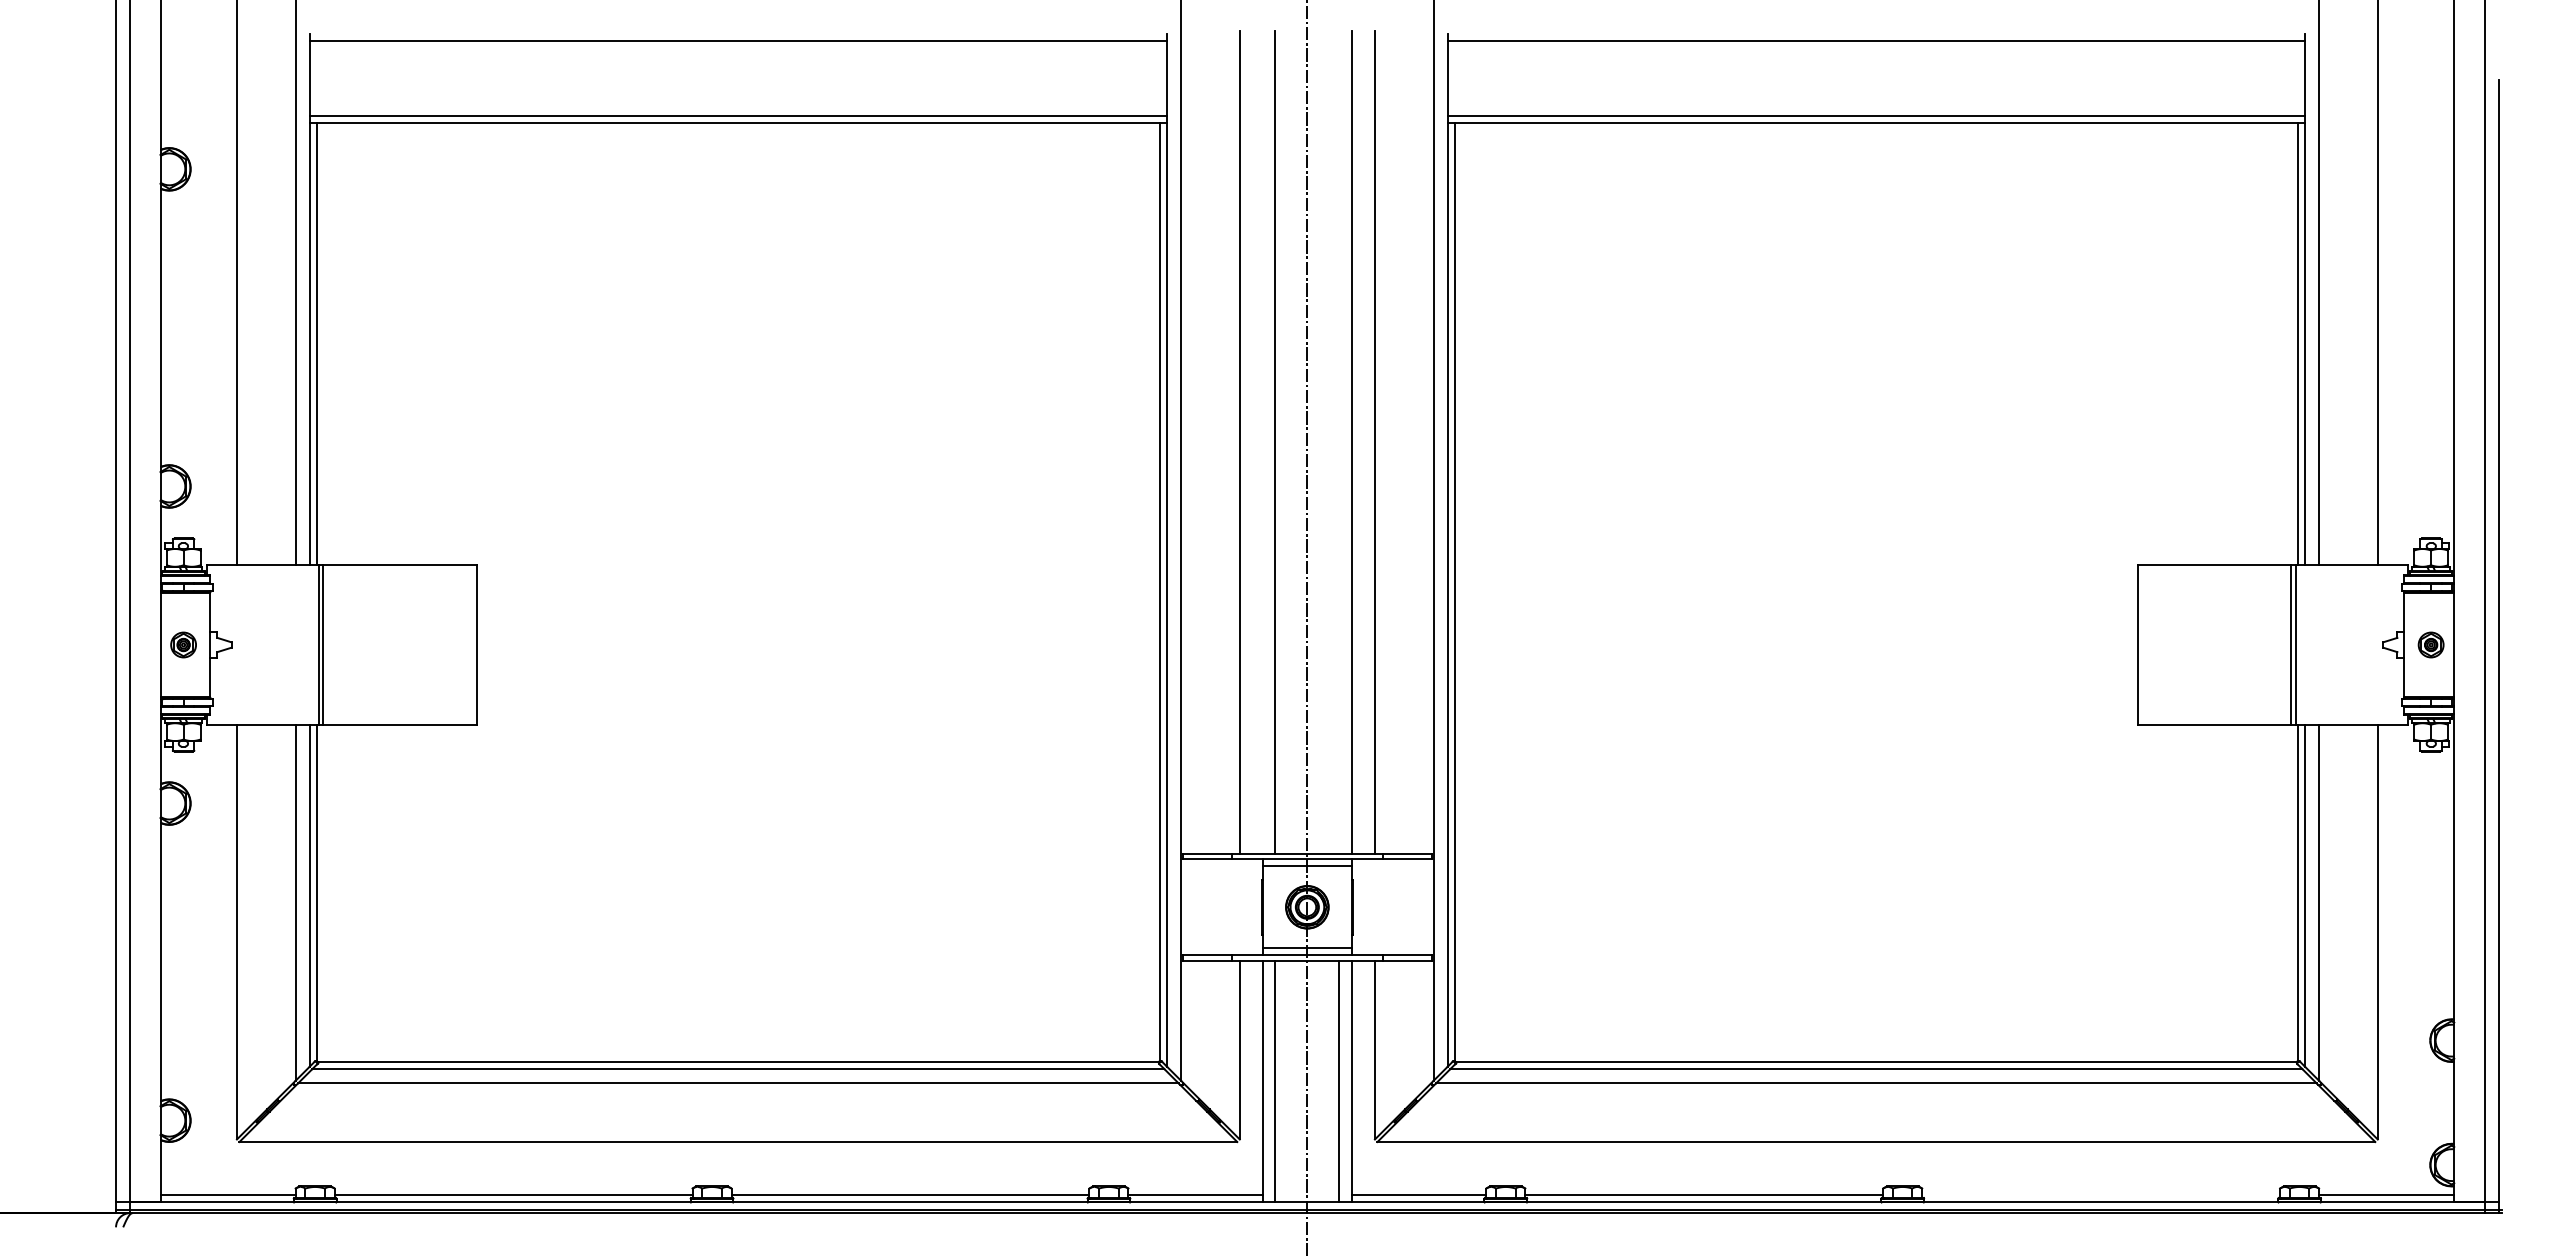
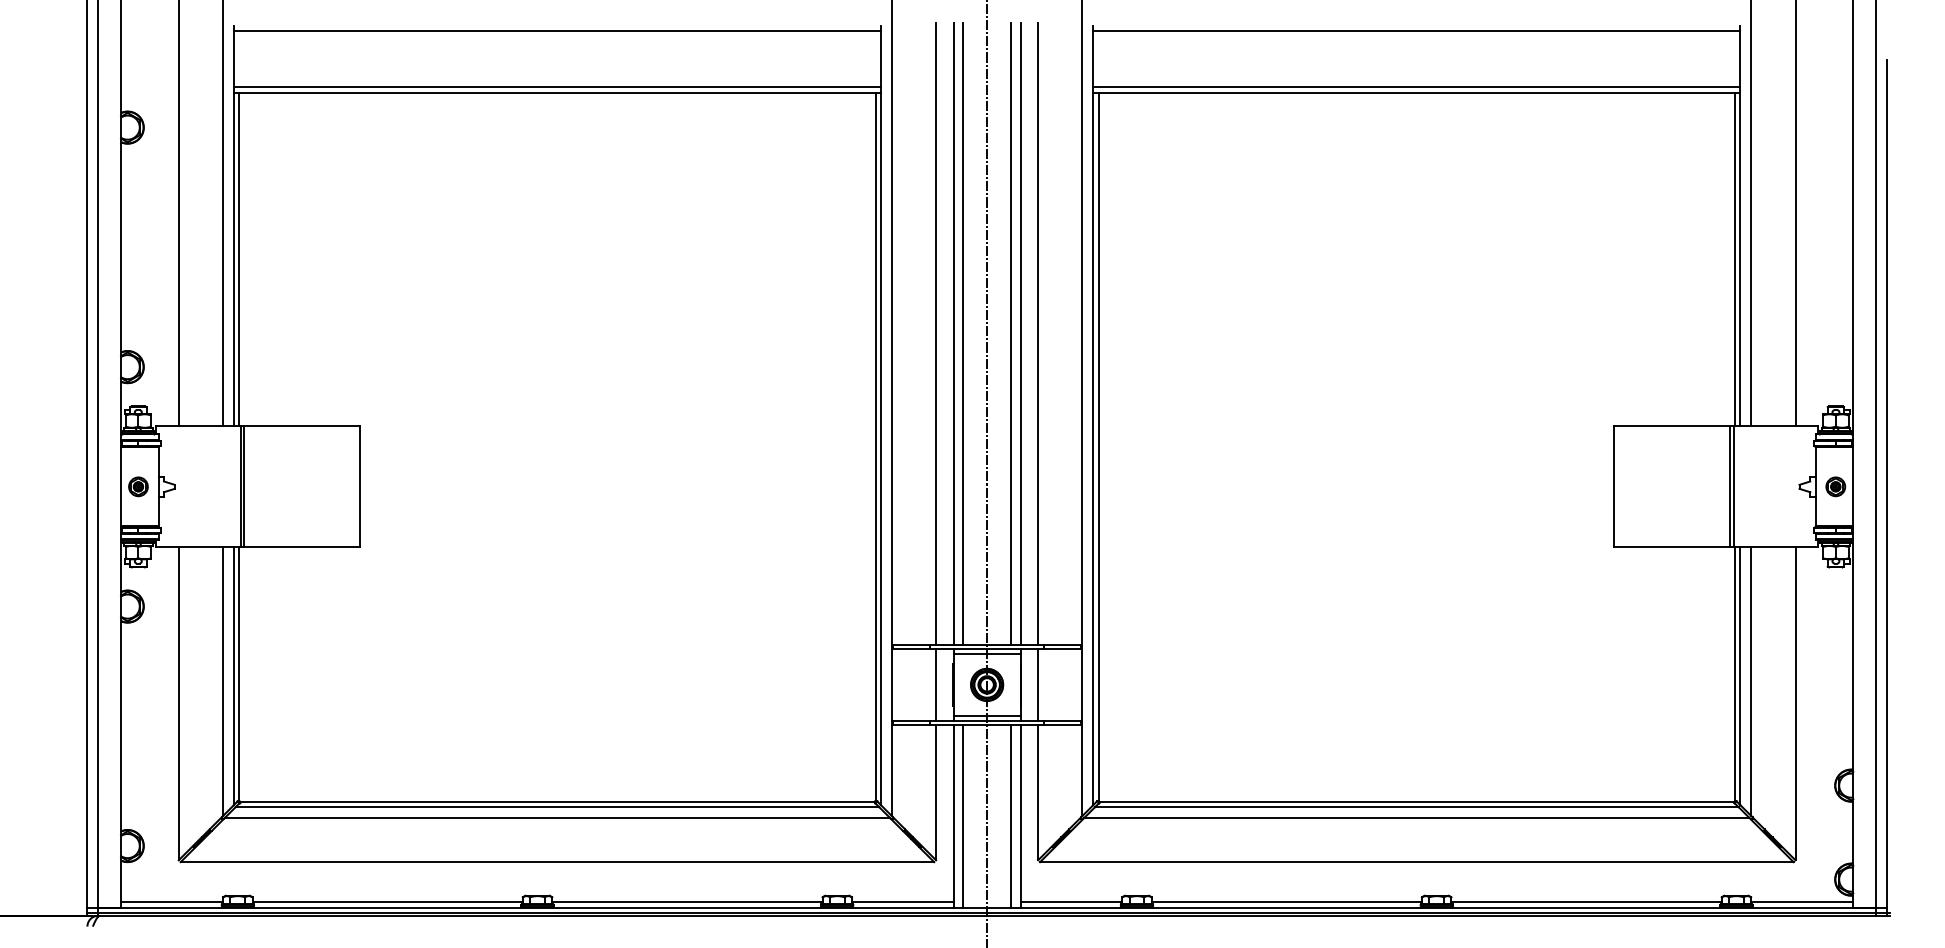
line: (1262, 441) -> (953, 333), added
line: (1339, 441) -> (1011, 333), added
line: (1239, 907) -> (935, 685), added
line: (1374, 907) -> (1037, 685), added
line: (2101, 1195) -> (1586, 902), added

